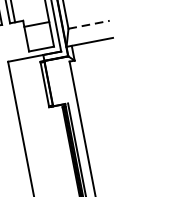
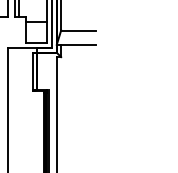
line: (89, 24) -> (78, 30), dashed -> solid

